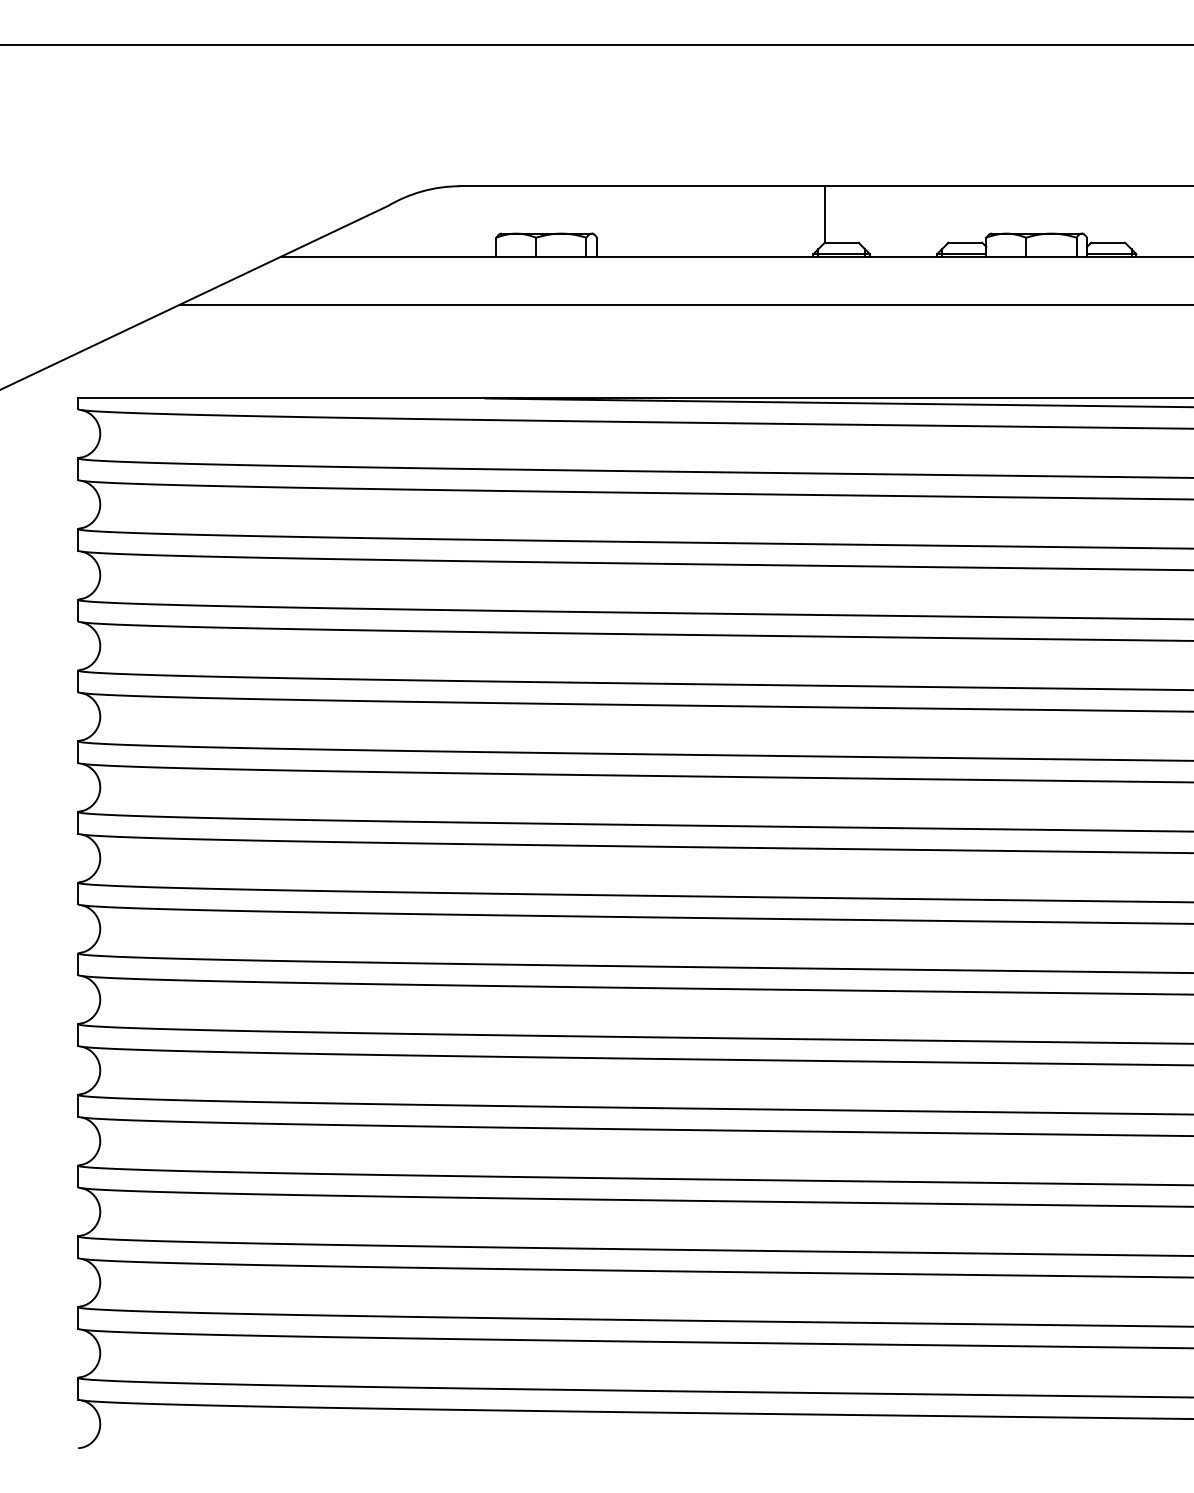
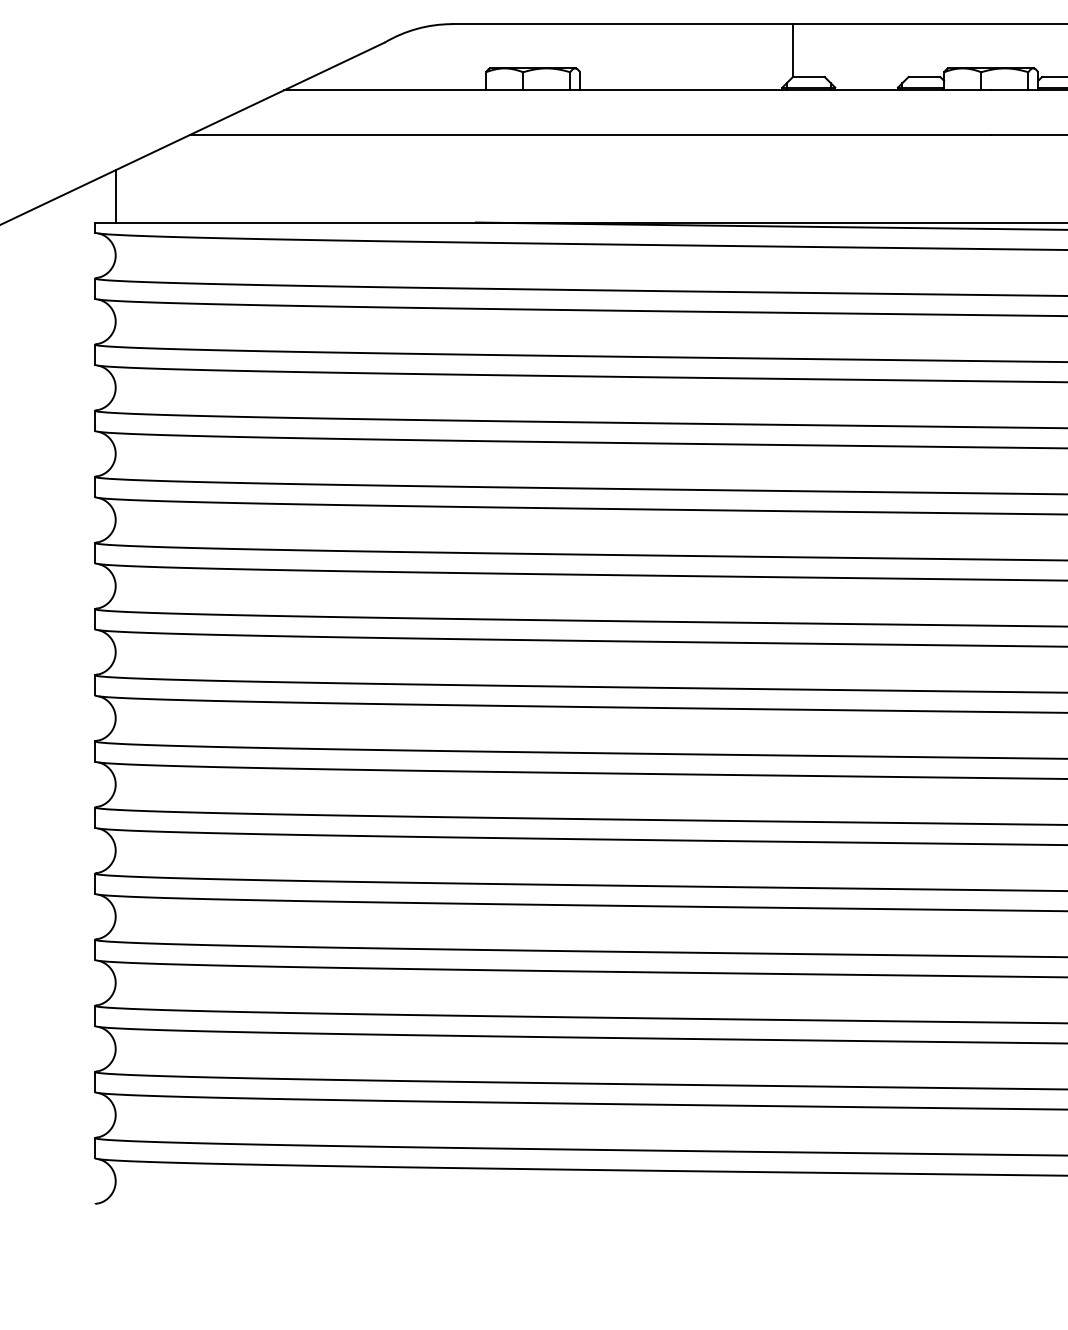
line: (100, 370) -> (115, 196), added

